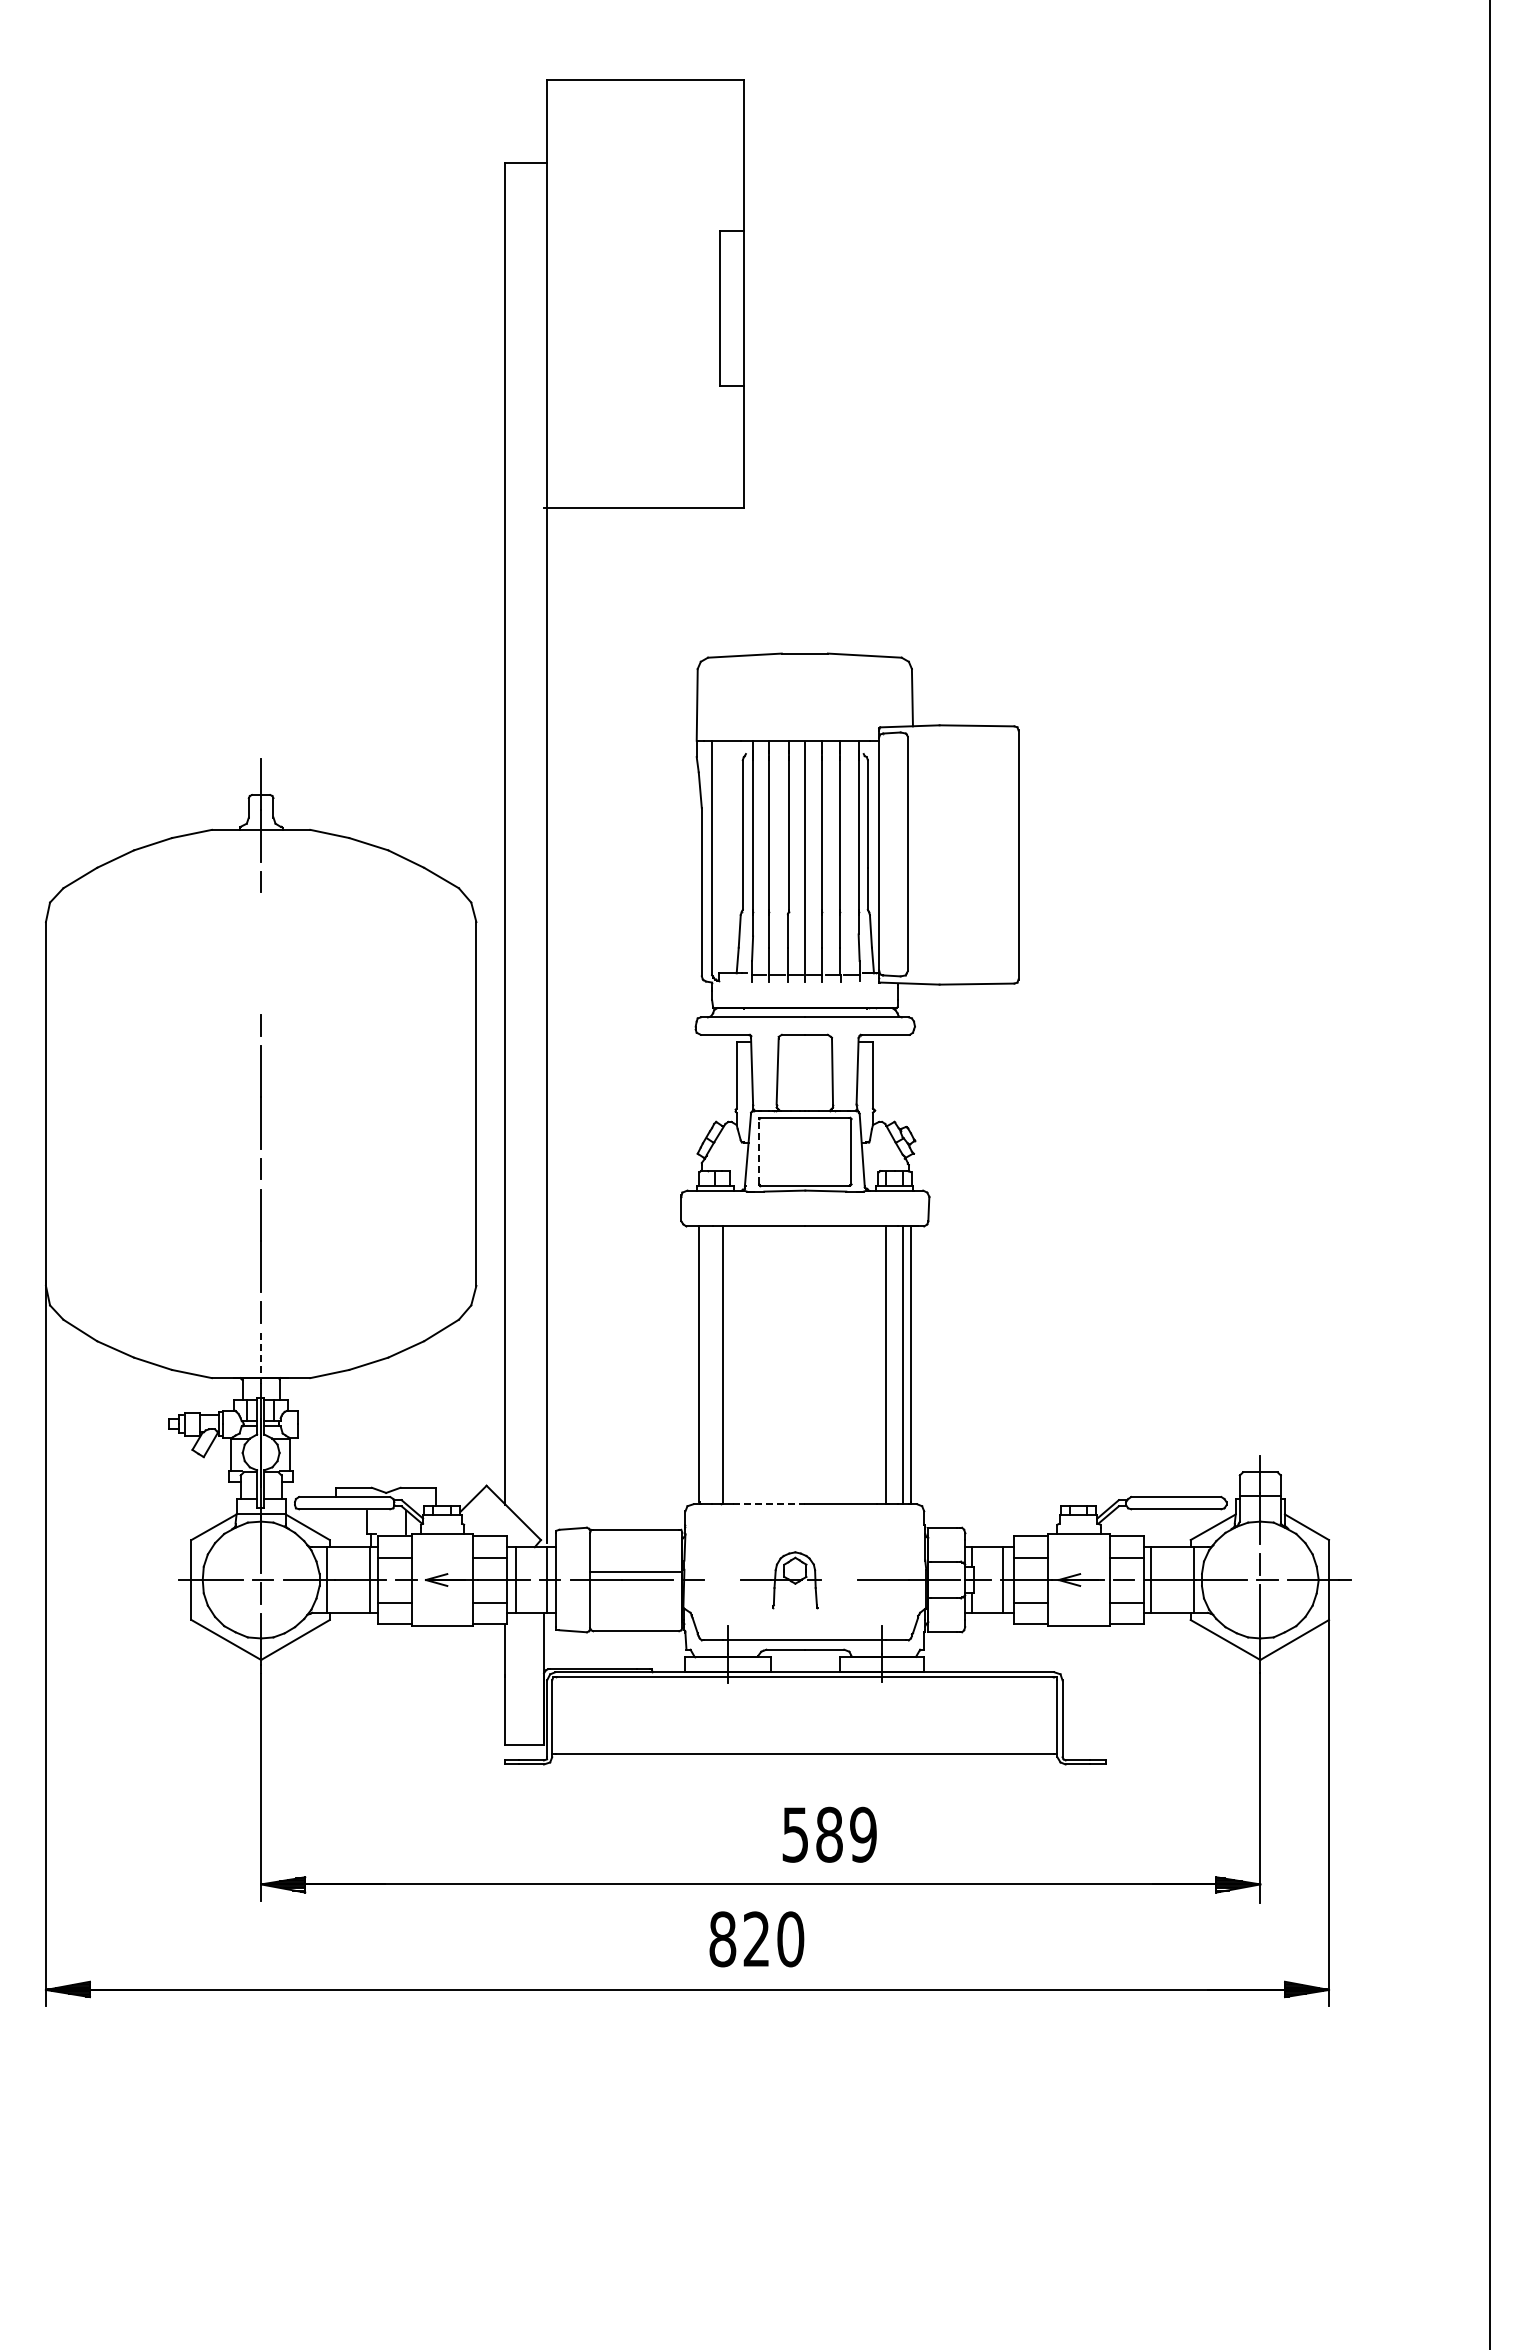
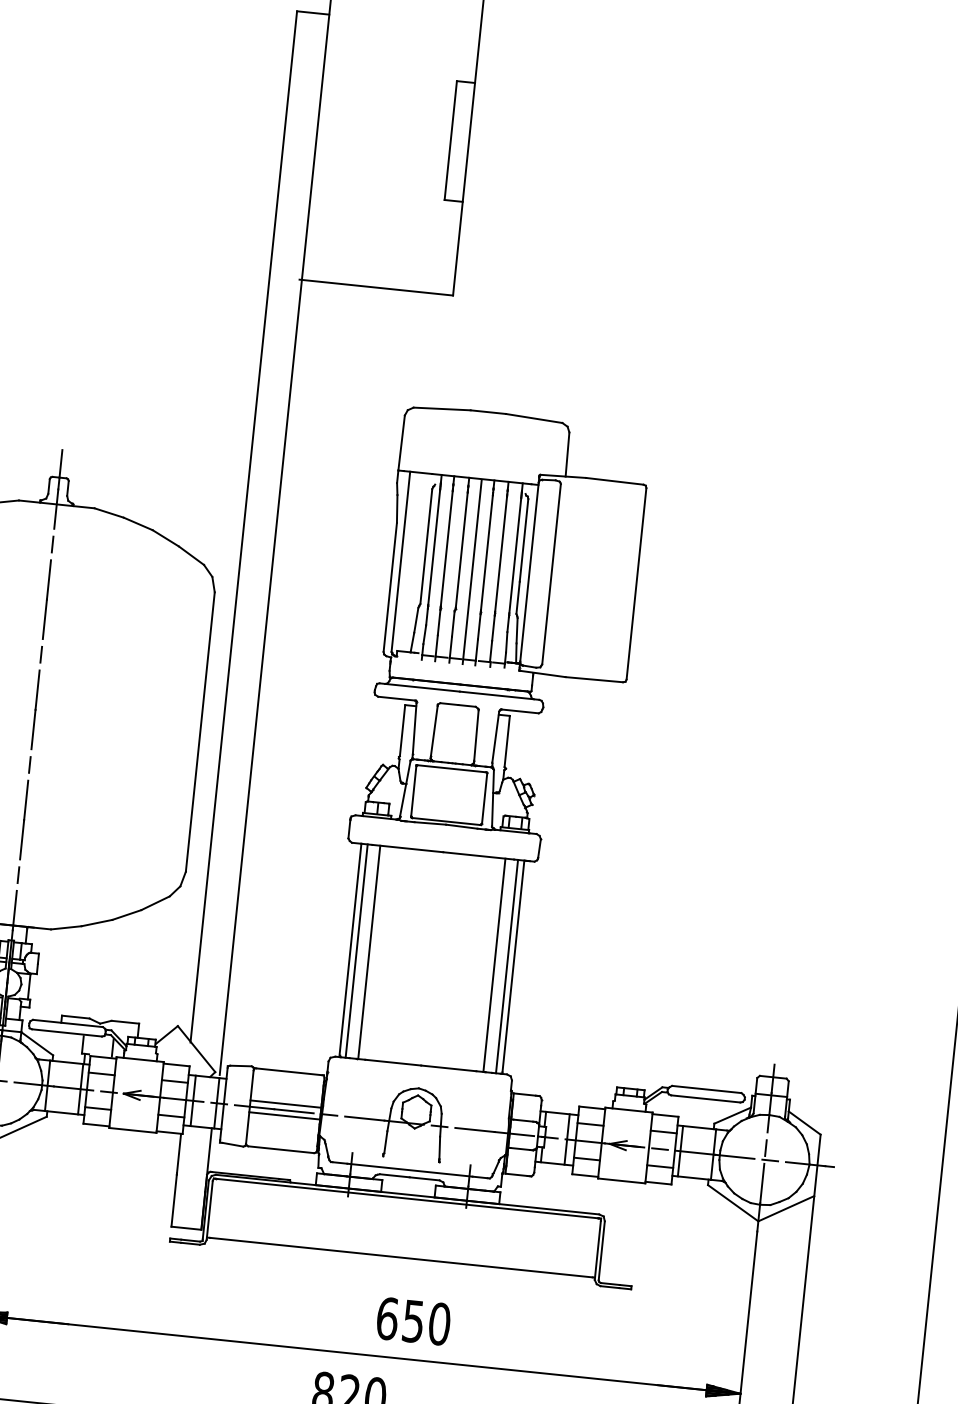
line: (260, 953) -> (46, 599), added
line: (759, 1151) -> (414, 791), dashed -> solid
line: (261, 1358) -> (15, 910), dashed -> solid
line: (706, 1365) -> (356, 951), added
line: (769, 1504) -> (393, 1062), dashed -> solid
part: (780, 1579) -> (396, 1121), size x1.67
line: (636, 1587) -> (284, 1116), added
text: (829, 1834) -> (413, 1321), 589 -> 650

